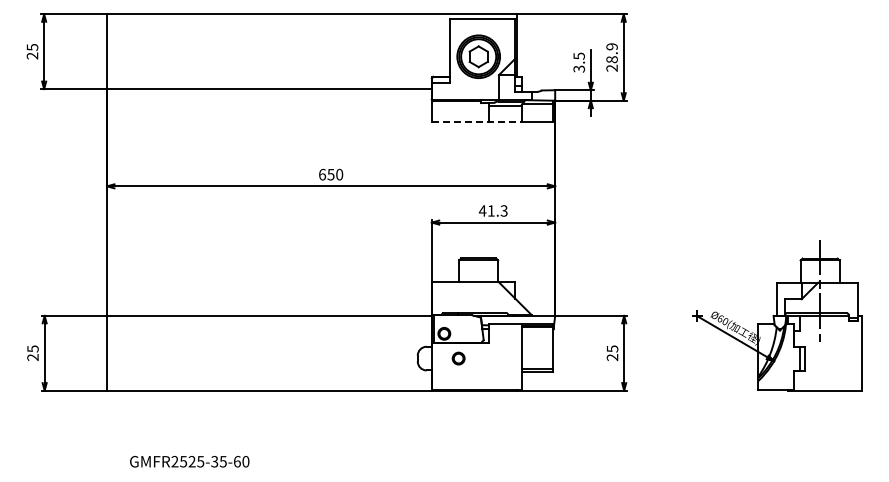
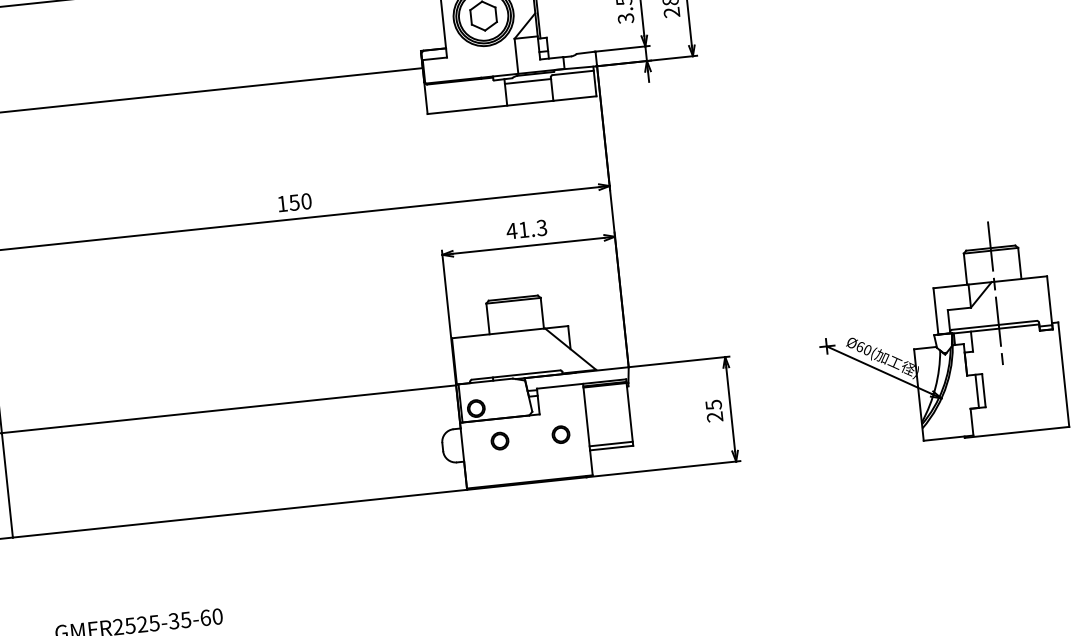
line: (476, 121) -> (490, 106), dashed -> solid
text: (322, 174) -> (282, 203), 650 -> 150
part: (502, 358) -> (561, 434), added

